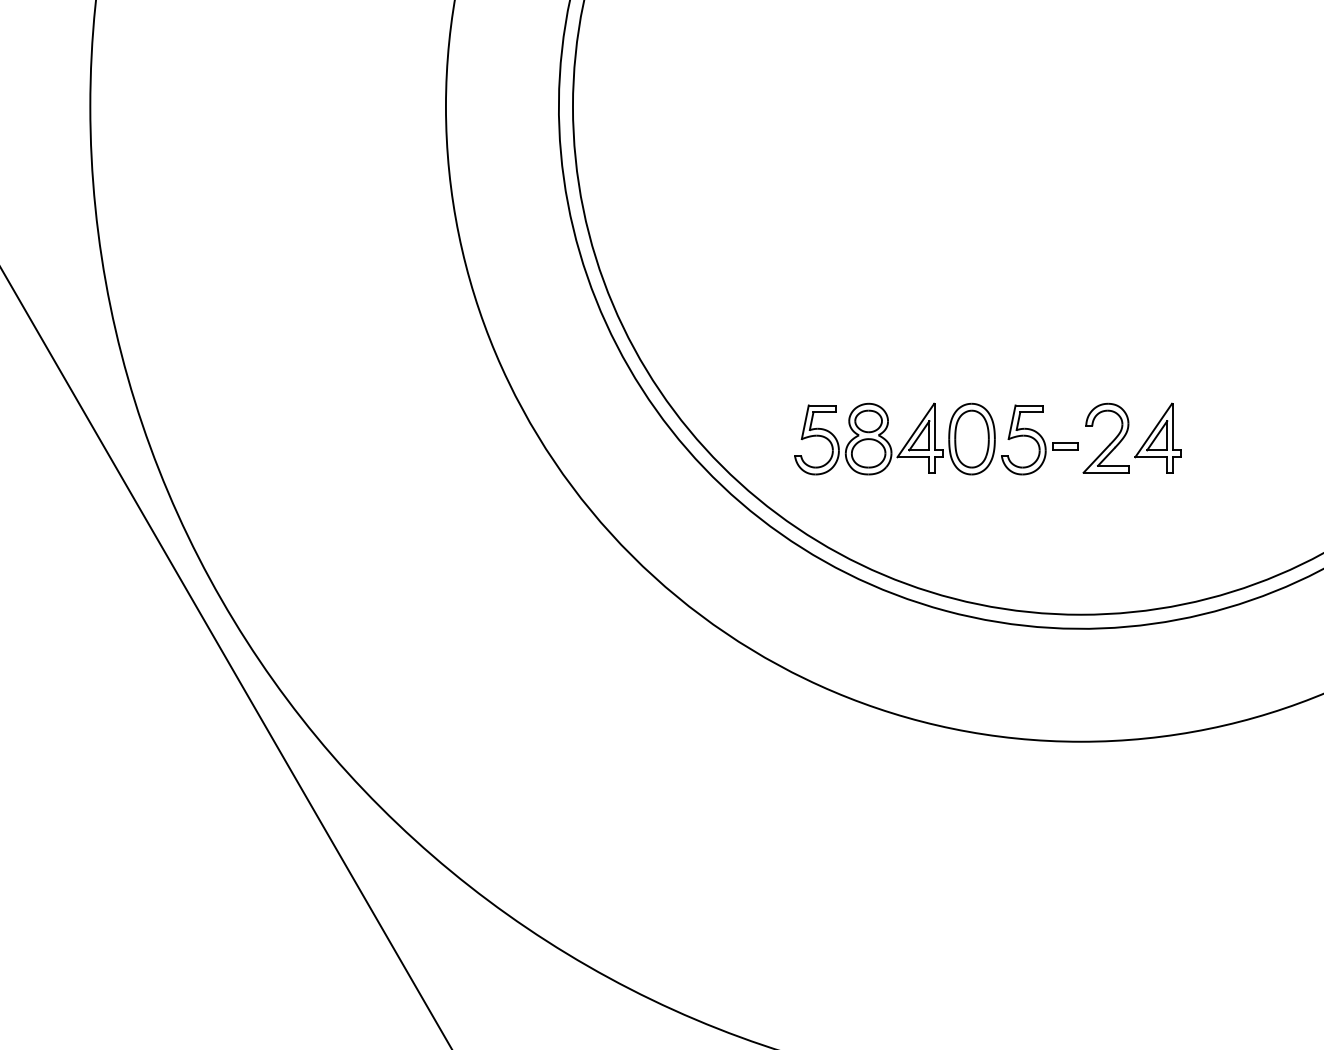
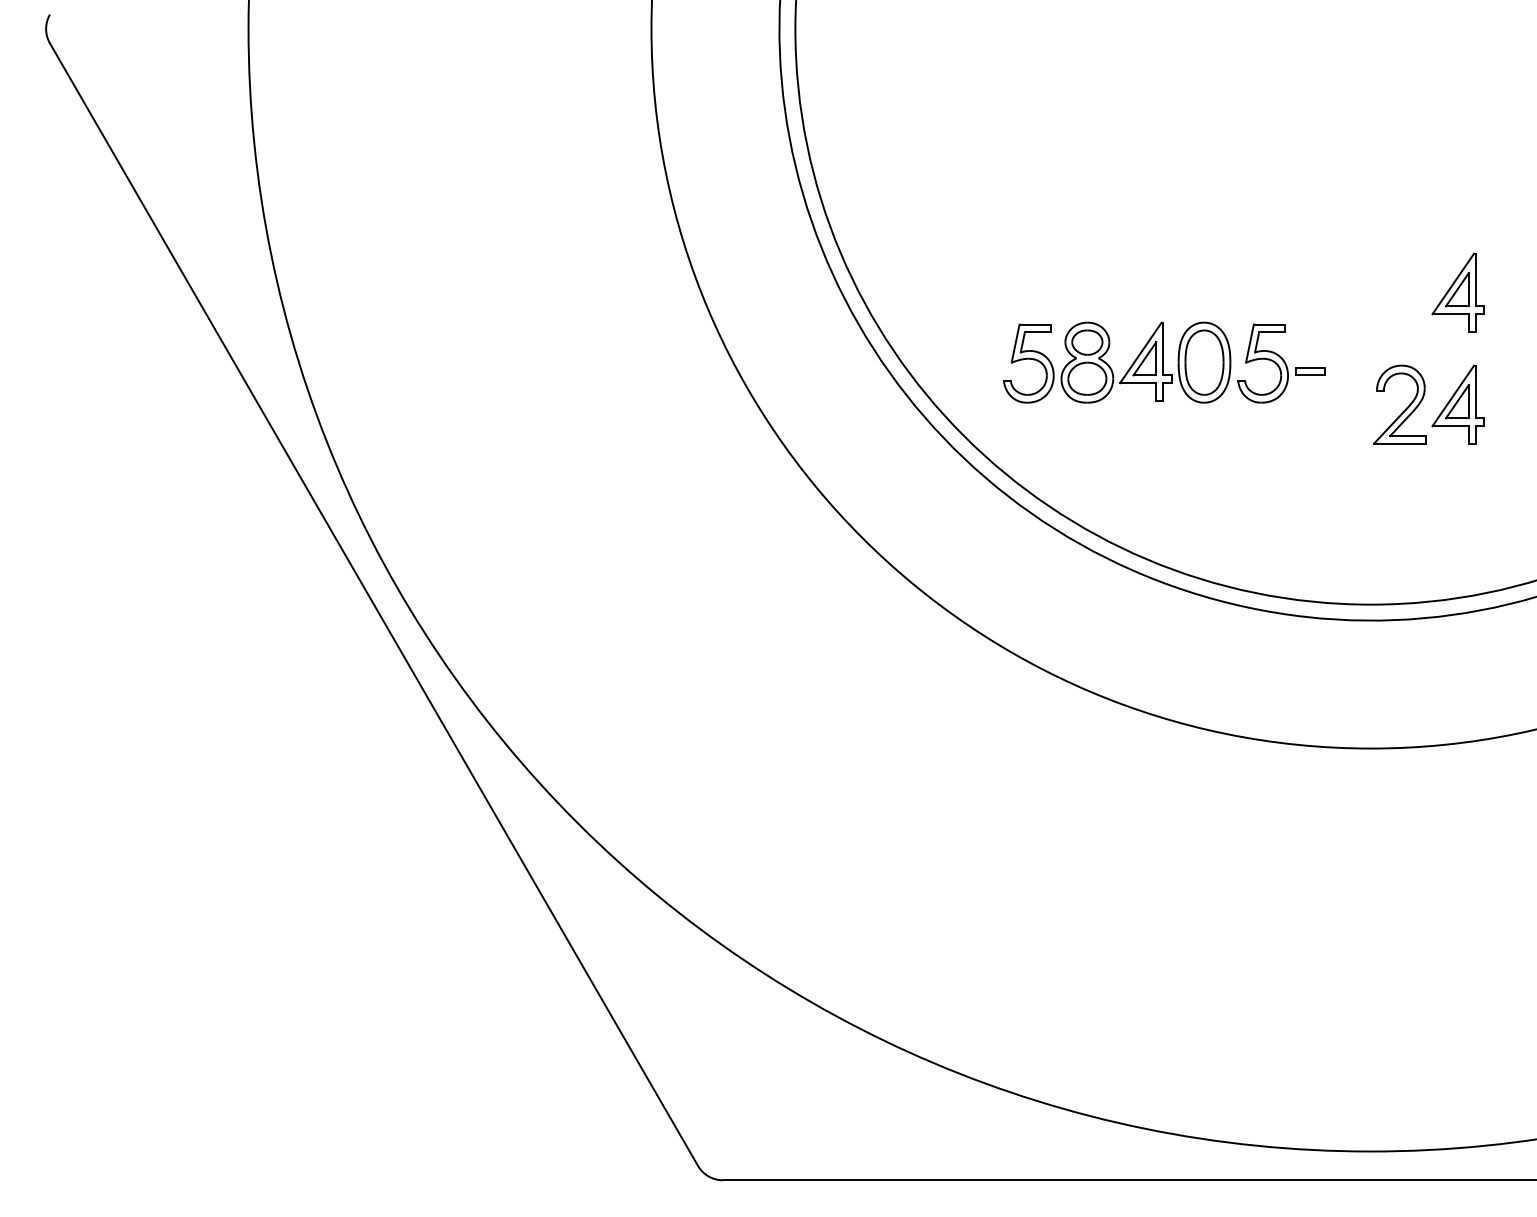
part: (1157, 339) -> (1457, 292), added
part: (936, 438) -> (1164, 362), moved

